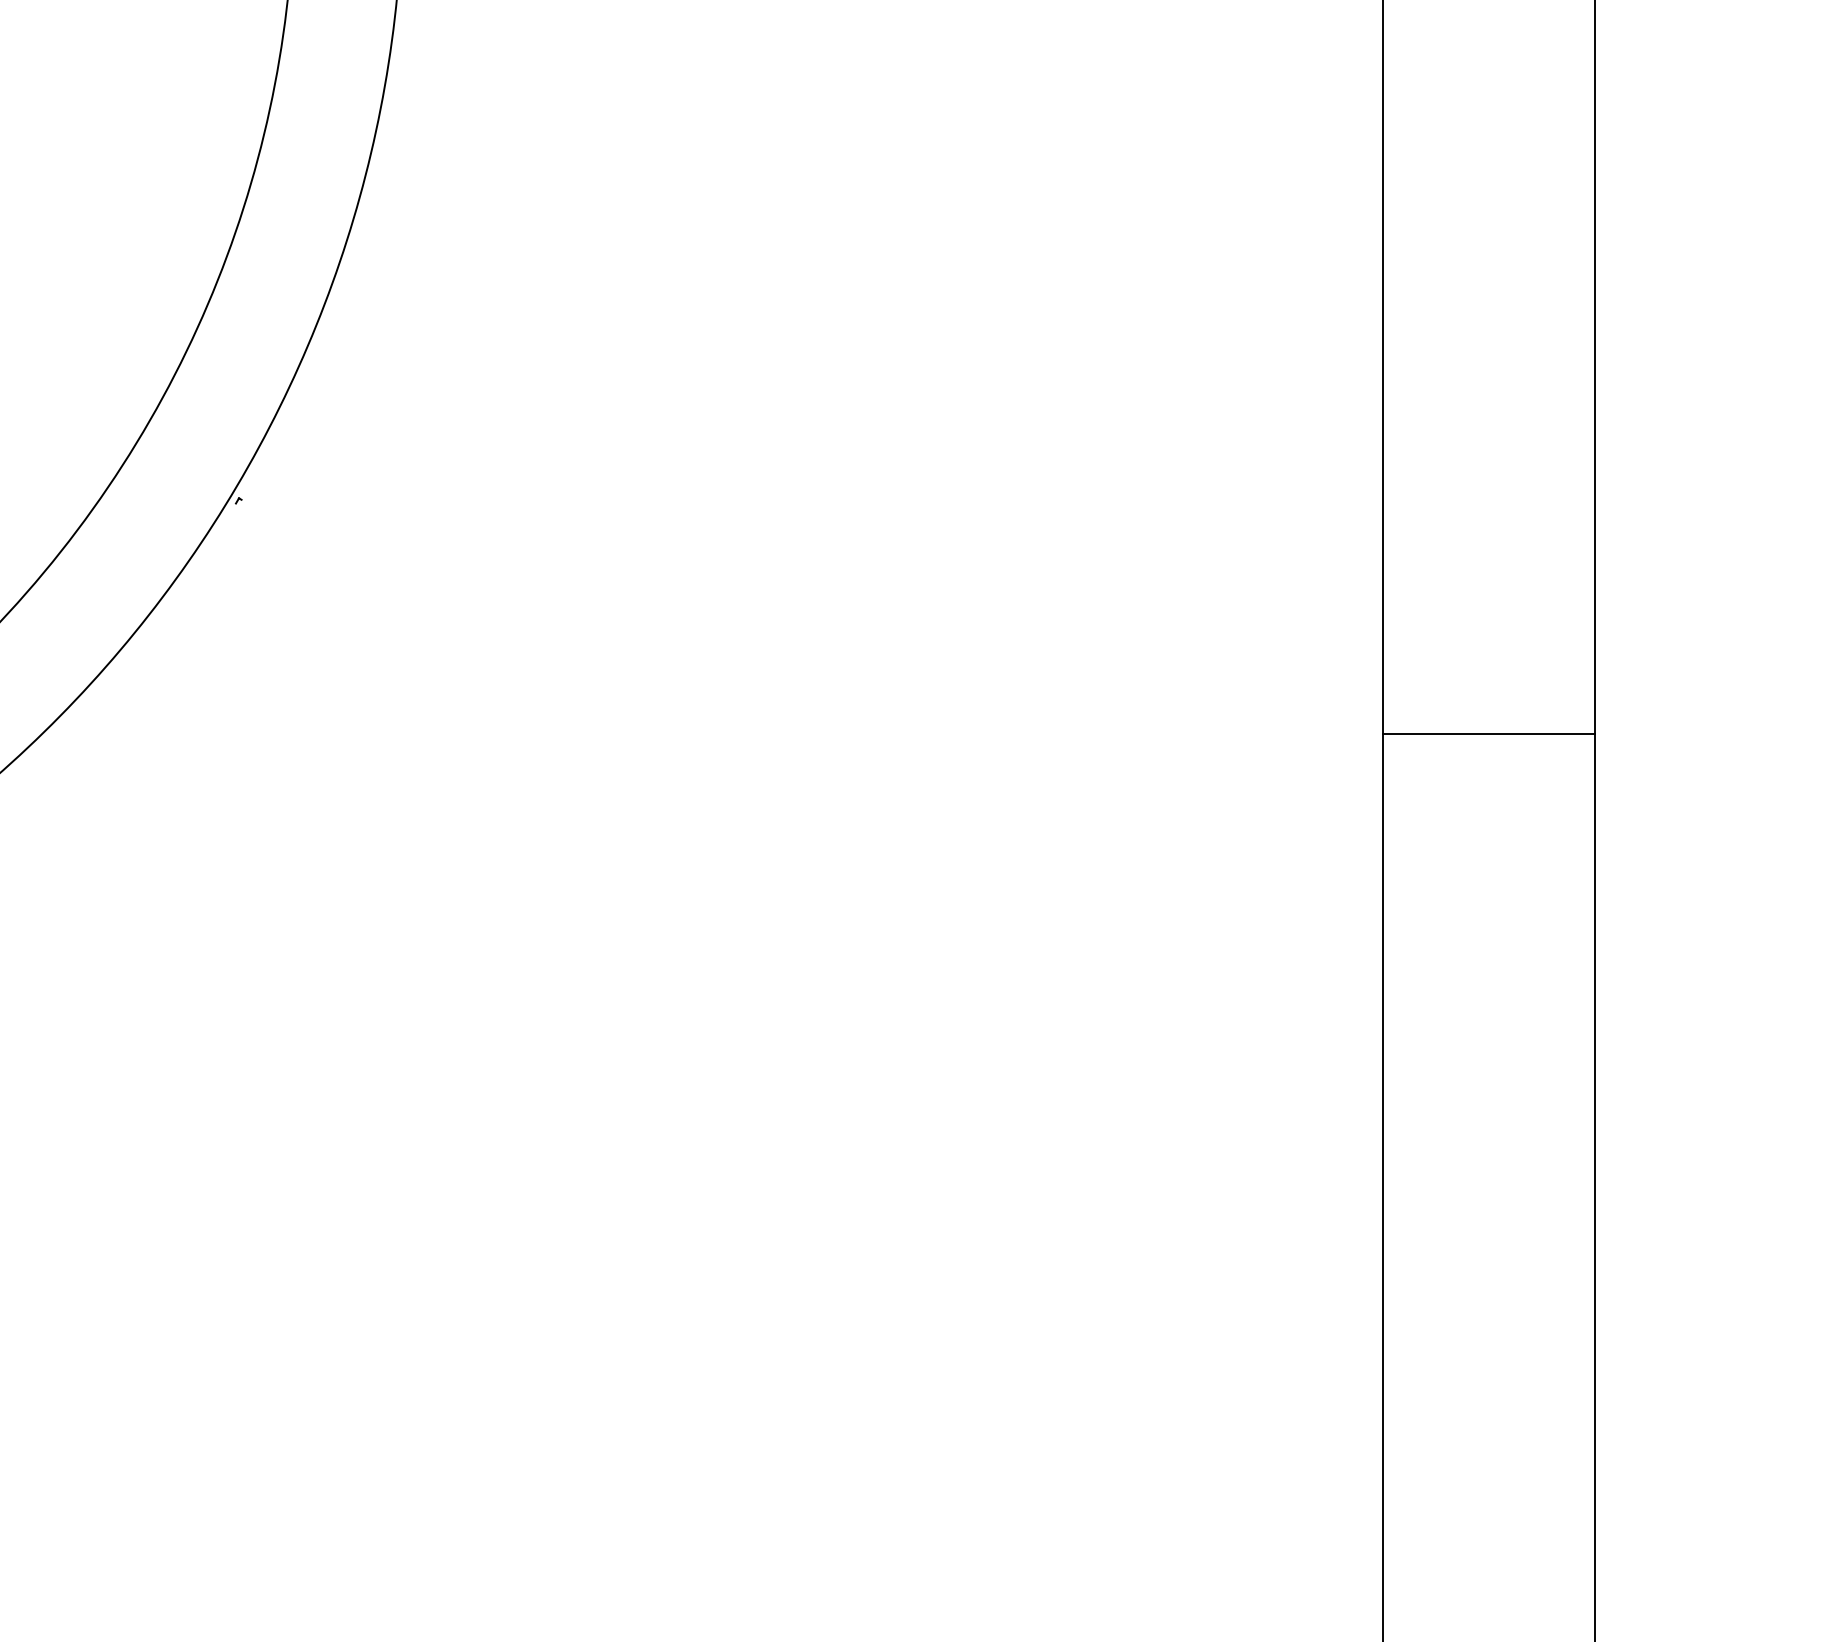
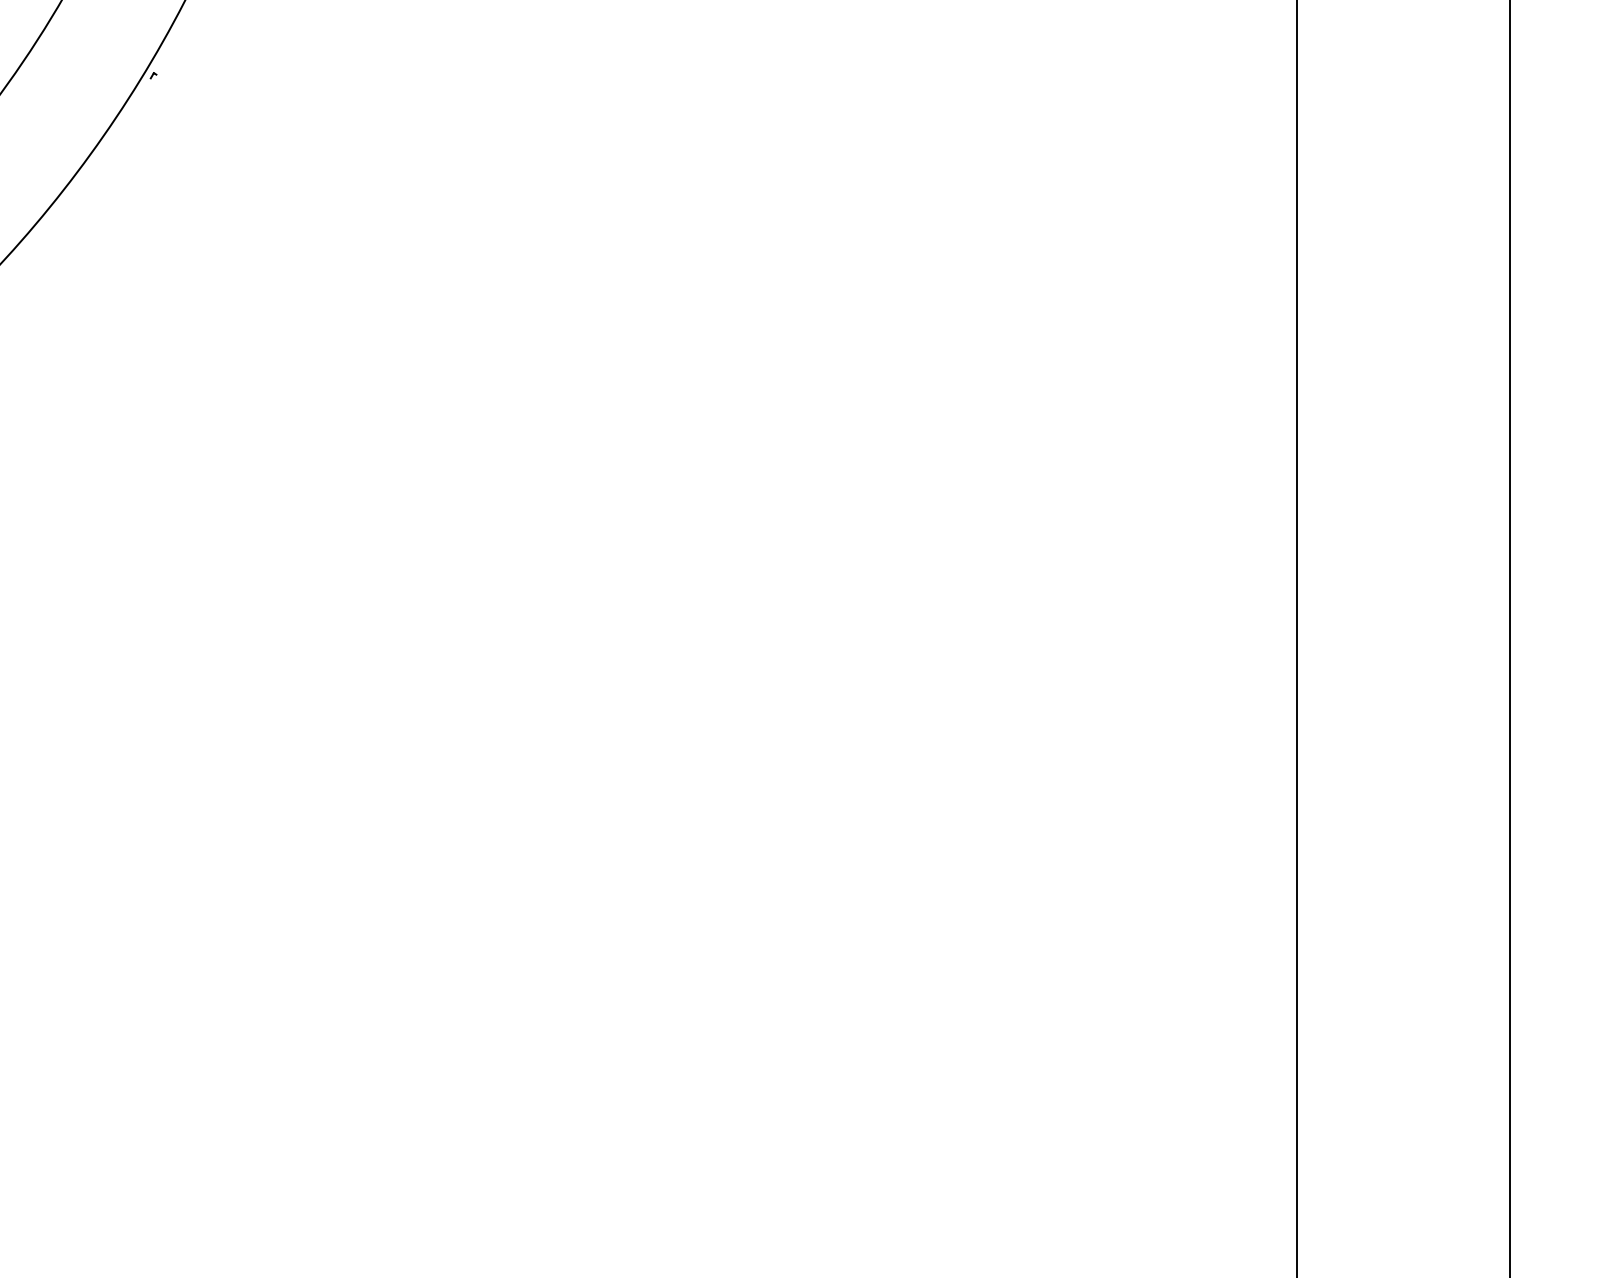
line: (1488, 733) -> (1403, 308), removed

